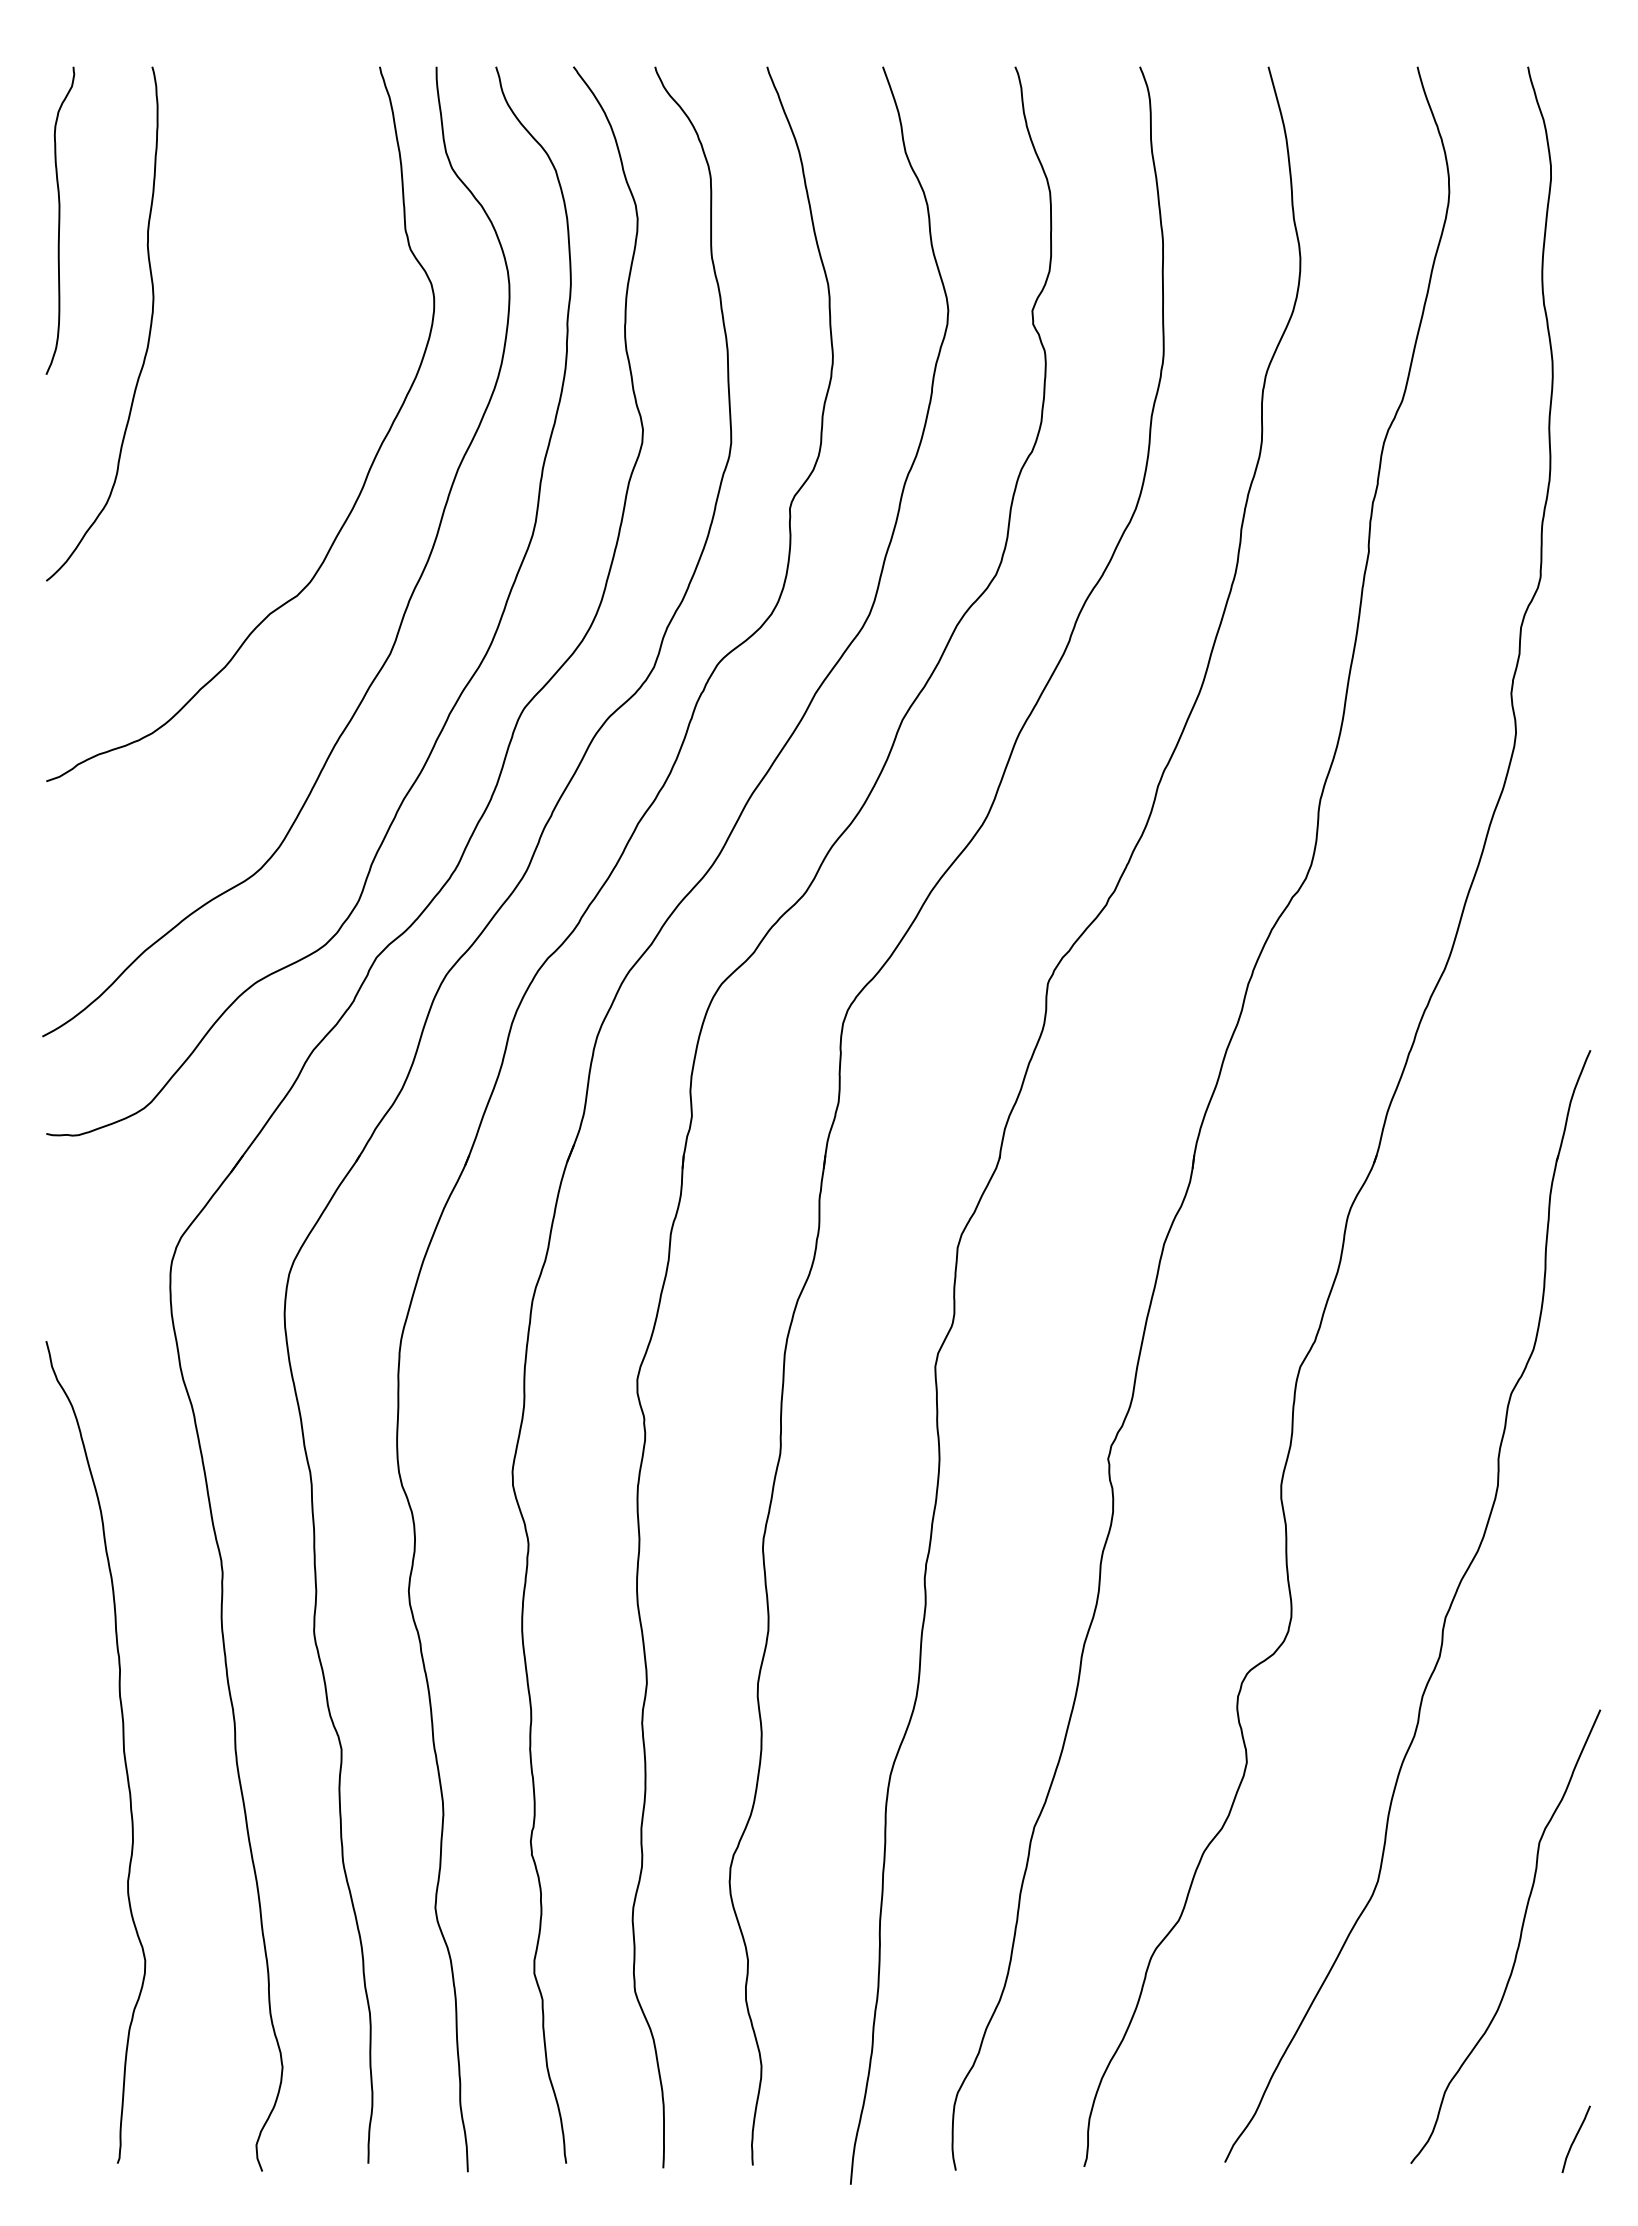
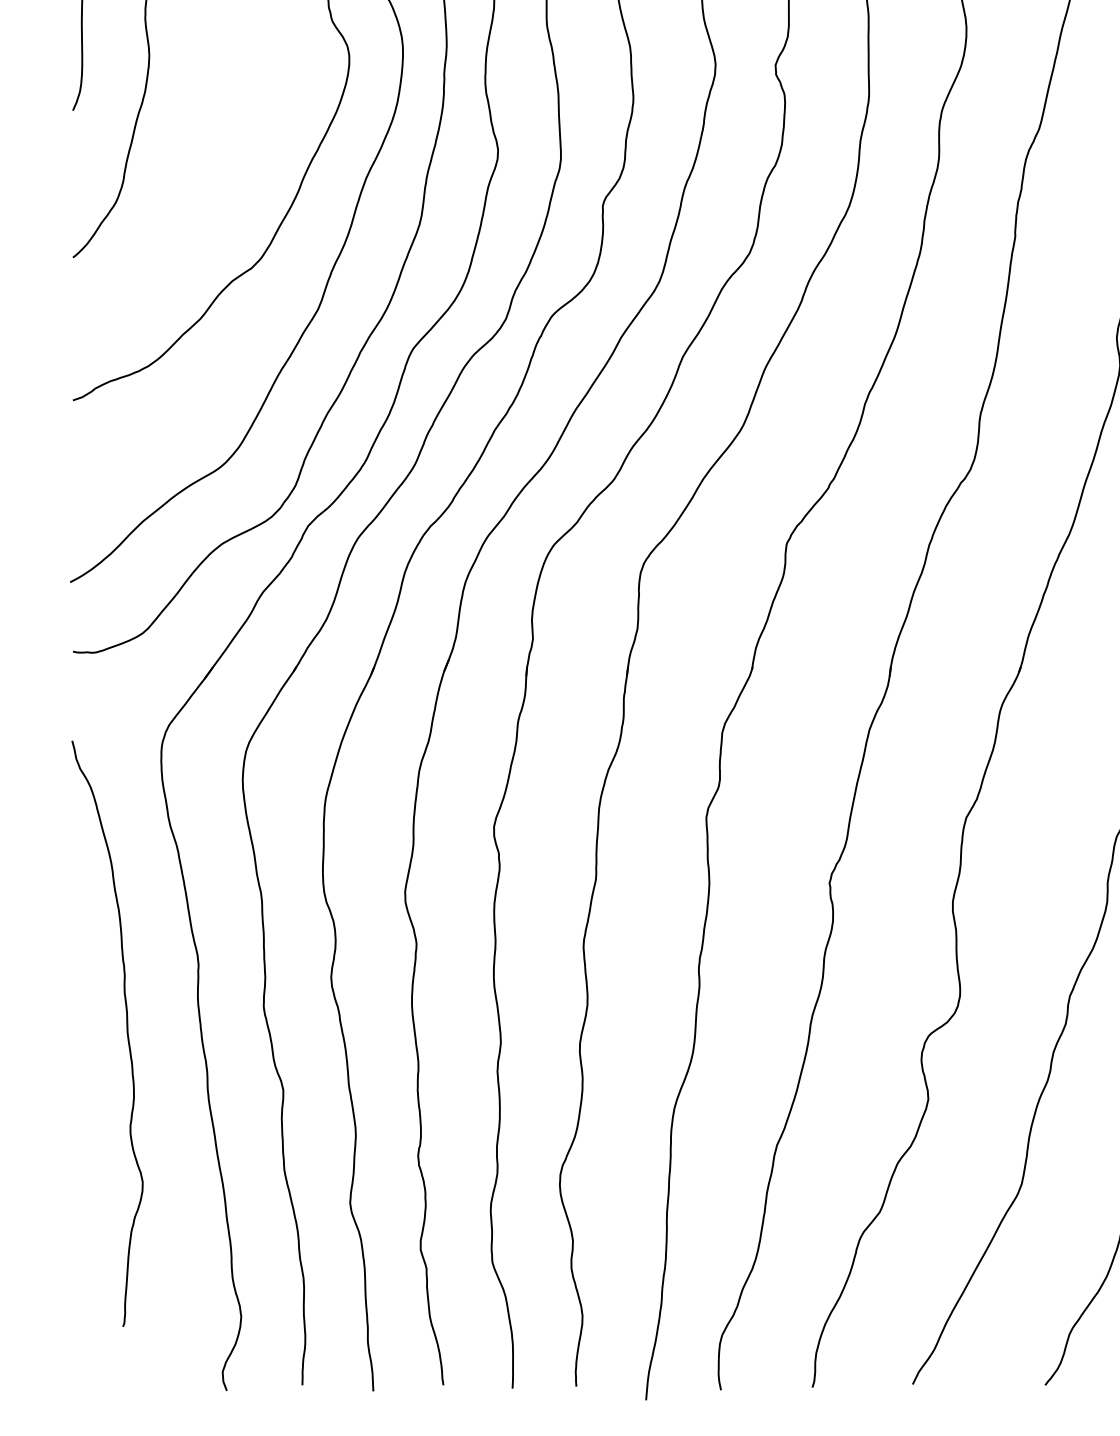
curve: (123, 1752) -> (127, 1033), moved

